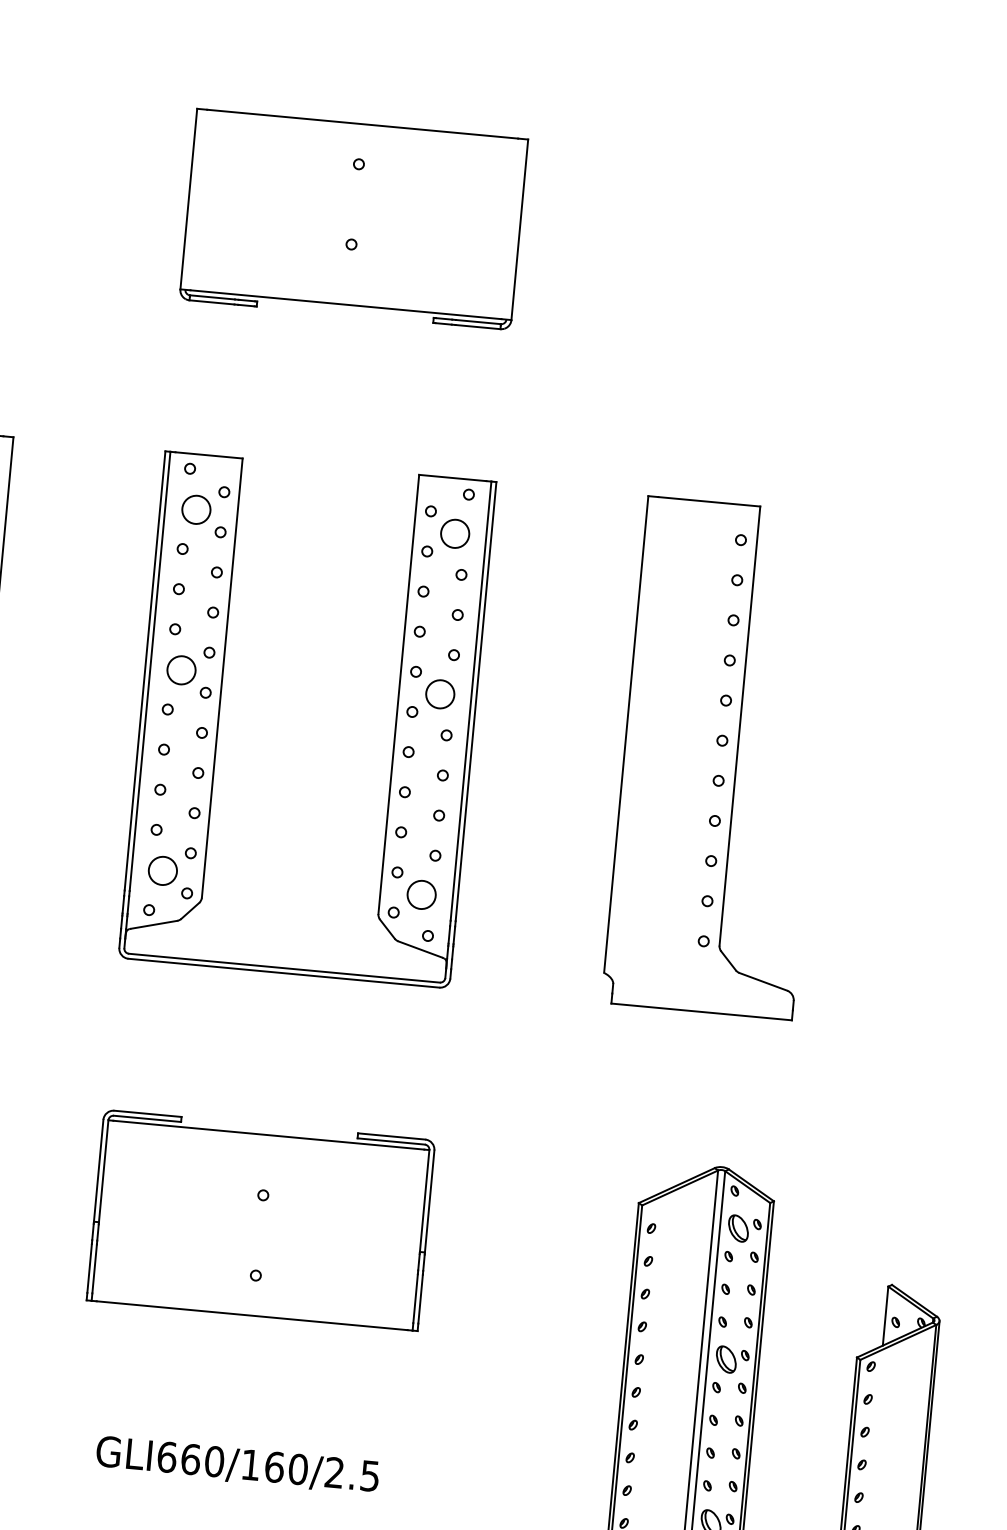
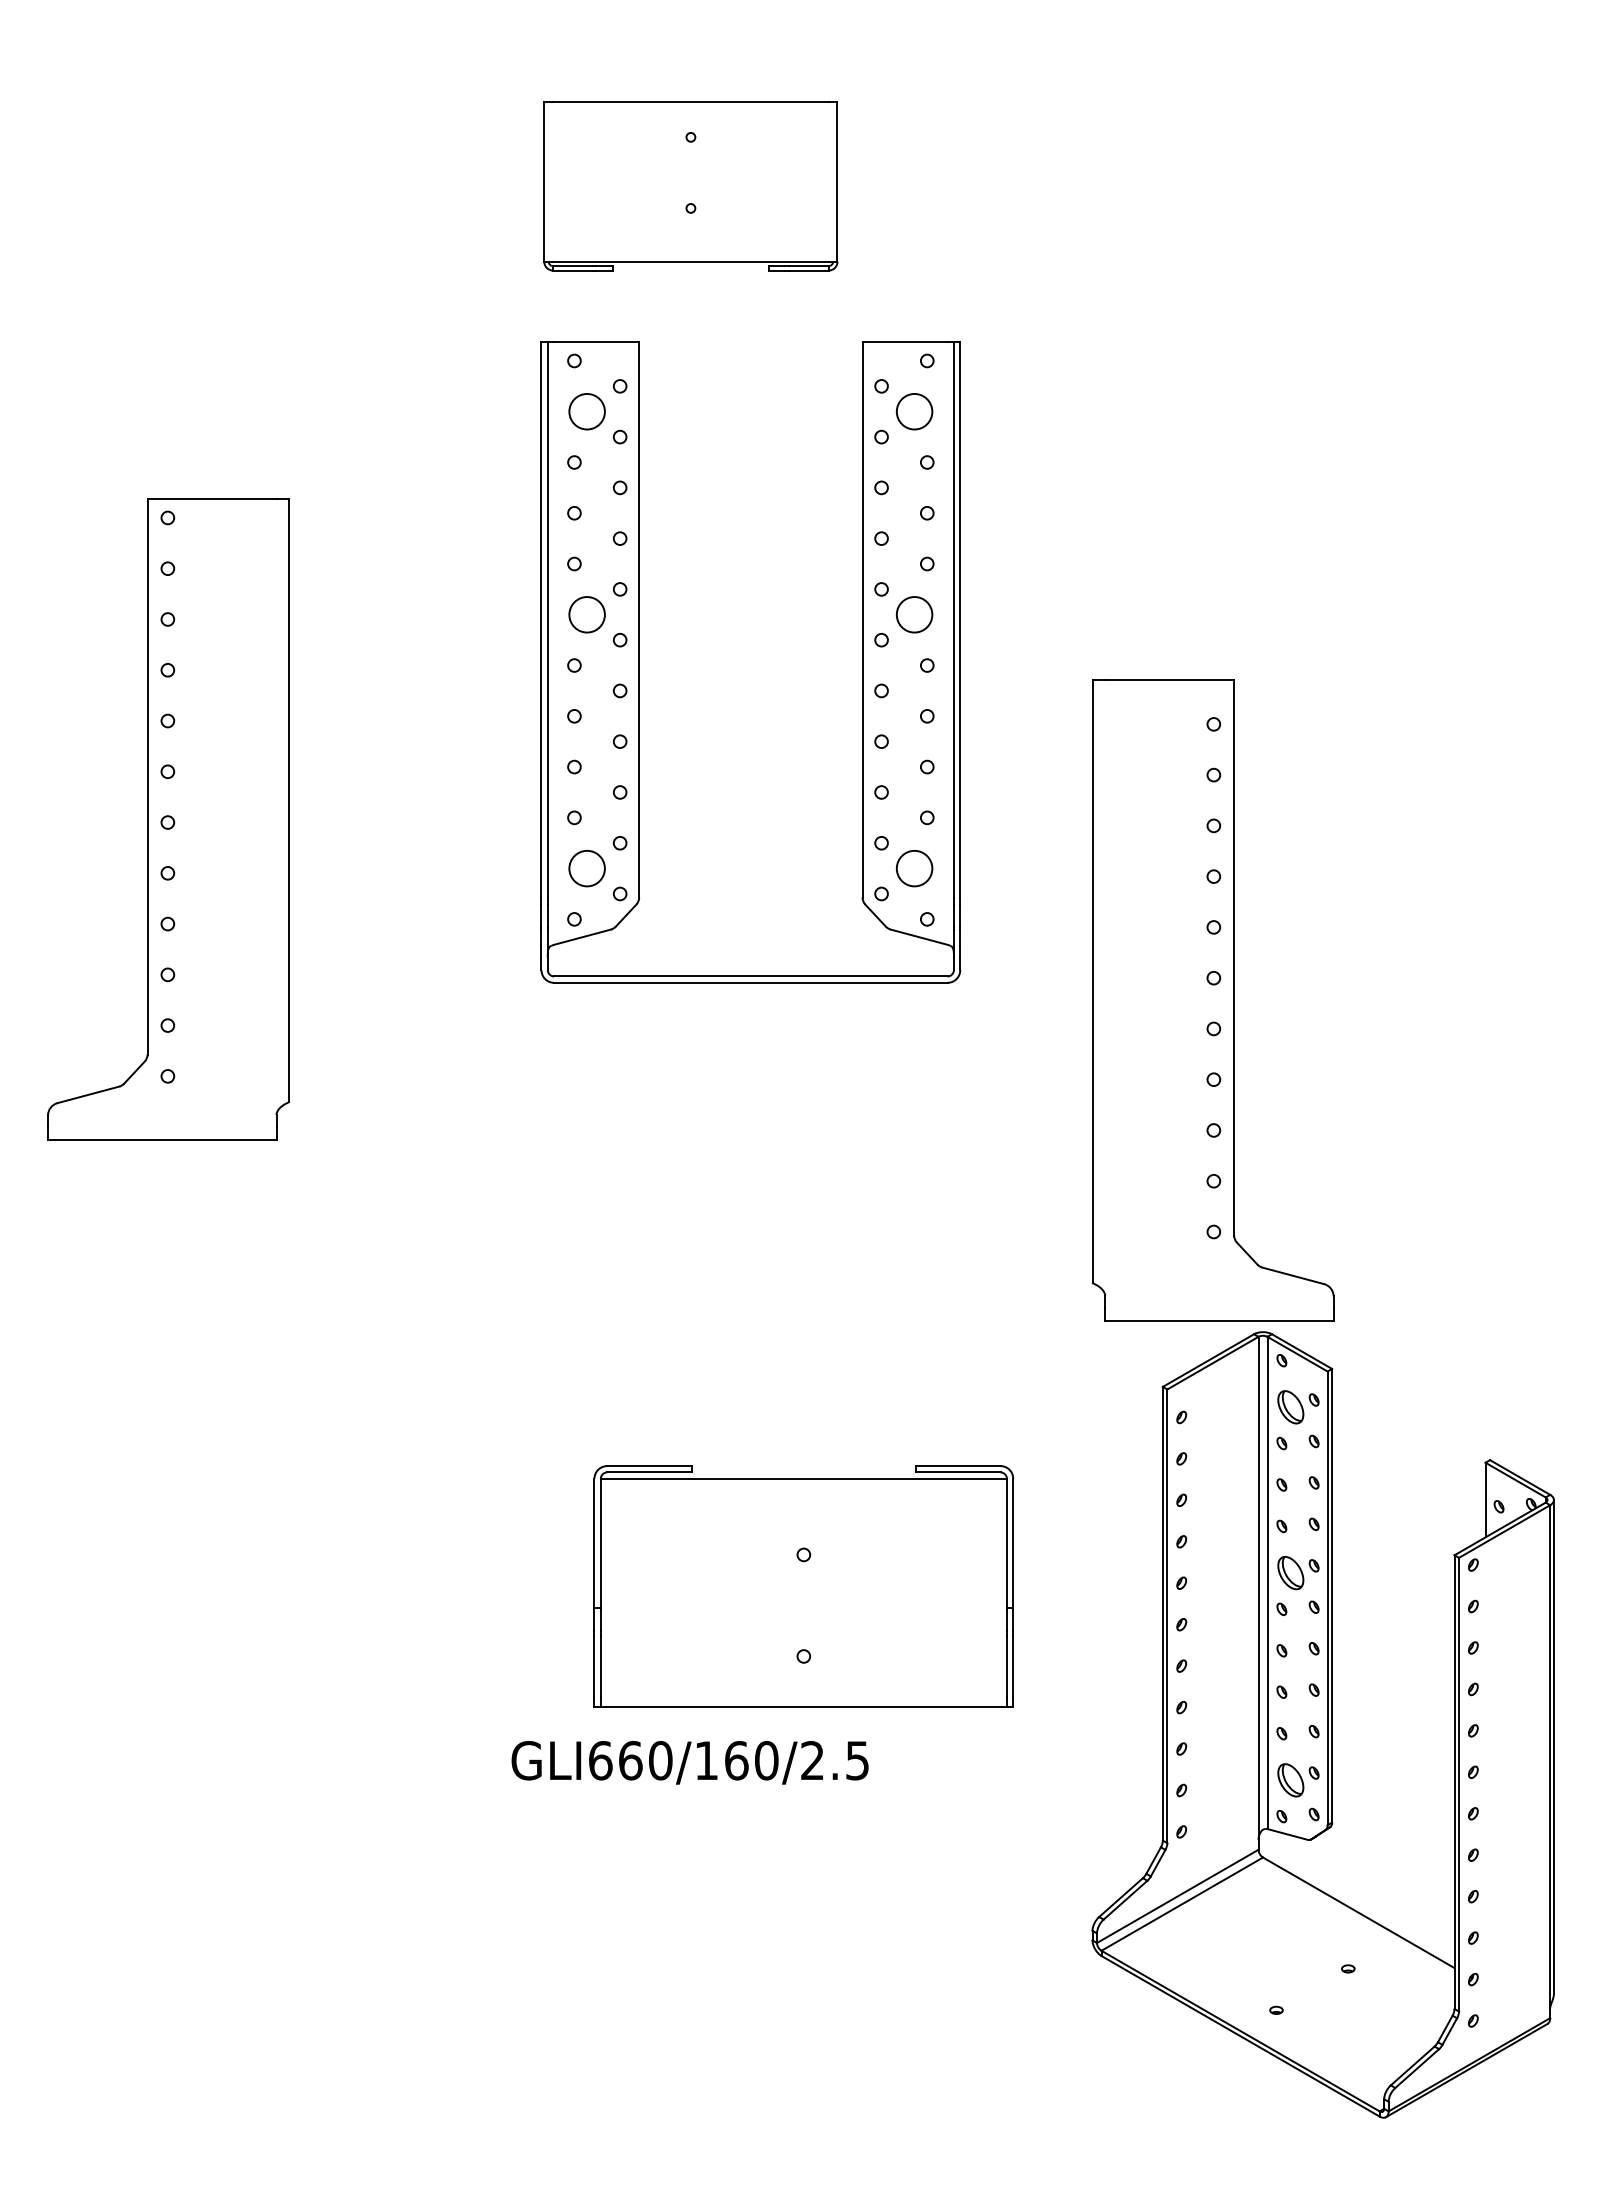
part: (353, 219) -> (690, 186), size x0.7
part: (219, 711) -> (639, 662), moved
part: (719, 758) -> (1212, 1000), moved
part: (260, 1220) -> (803, 1586), moved

